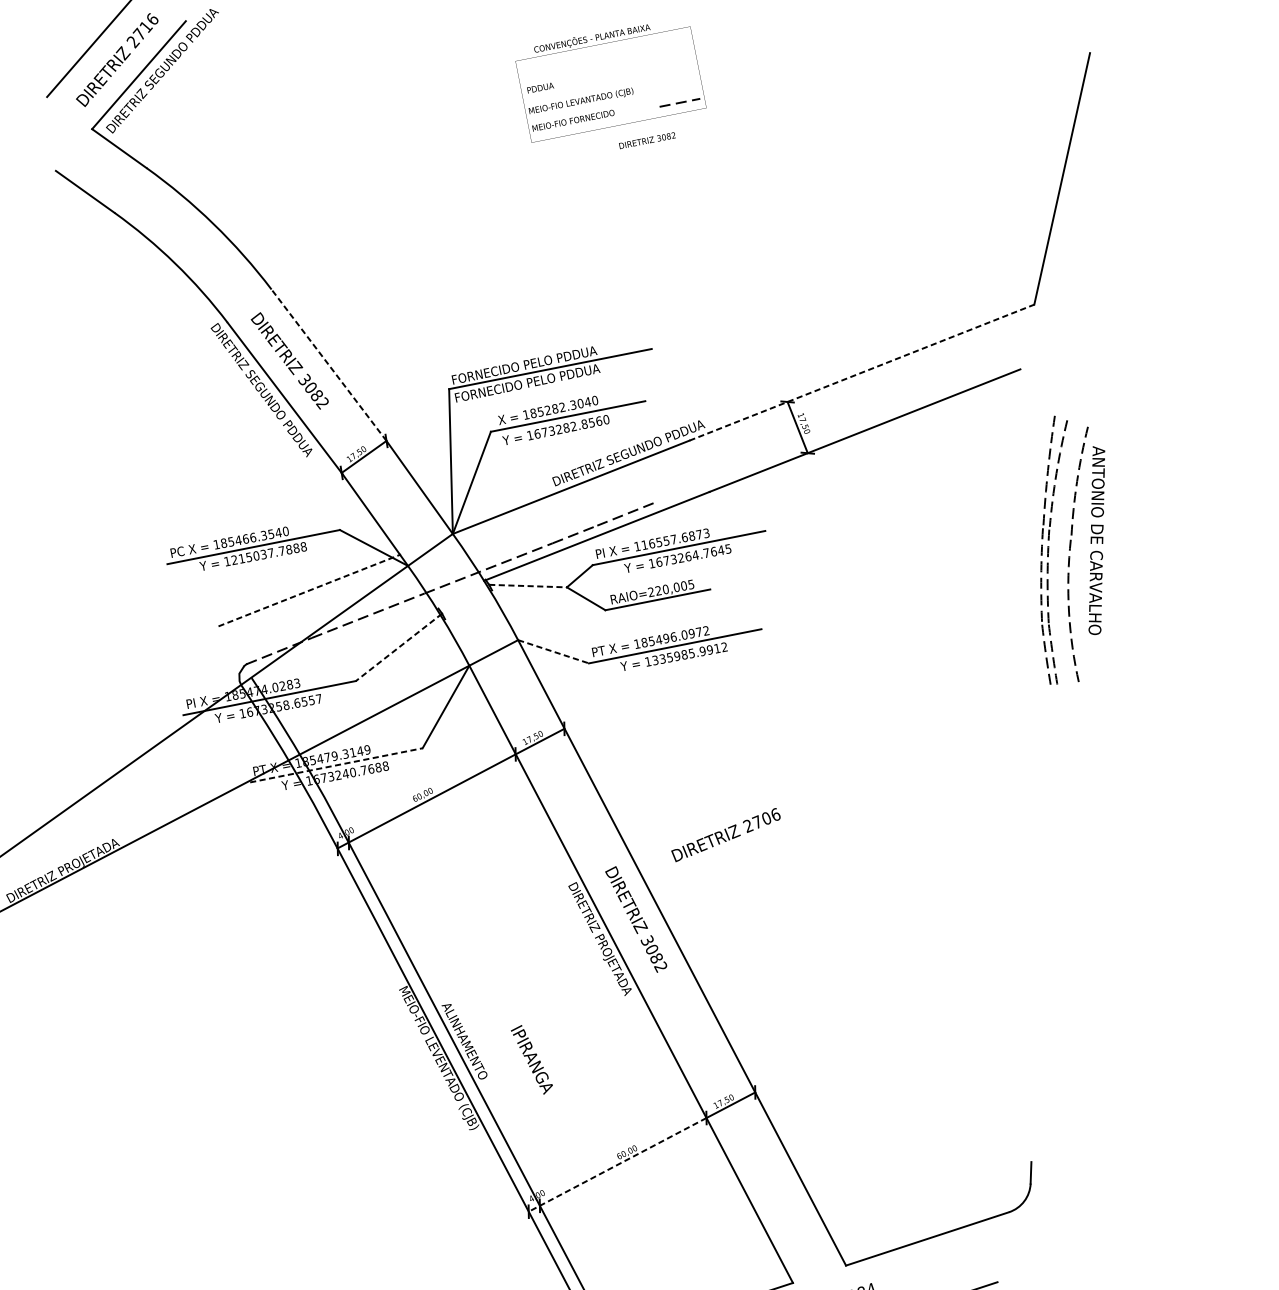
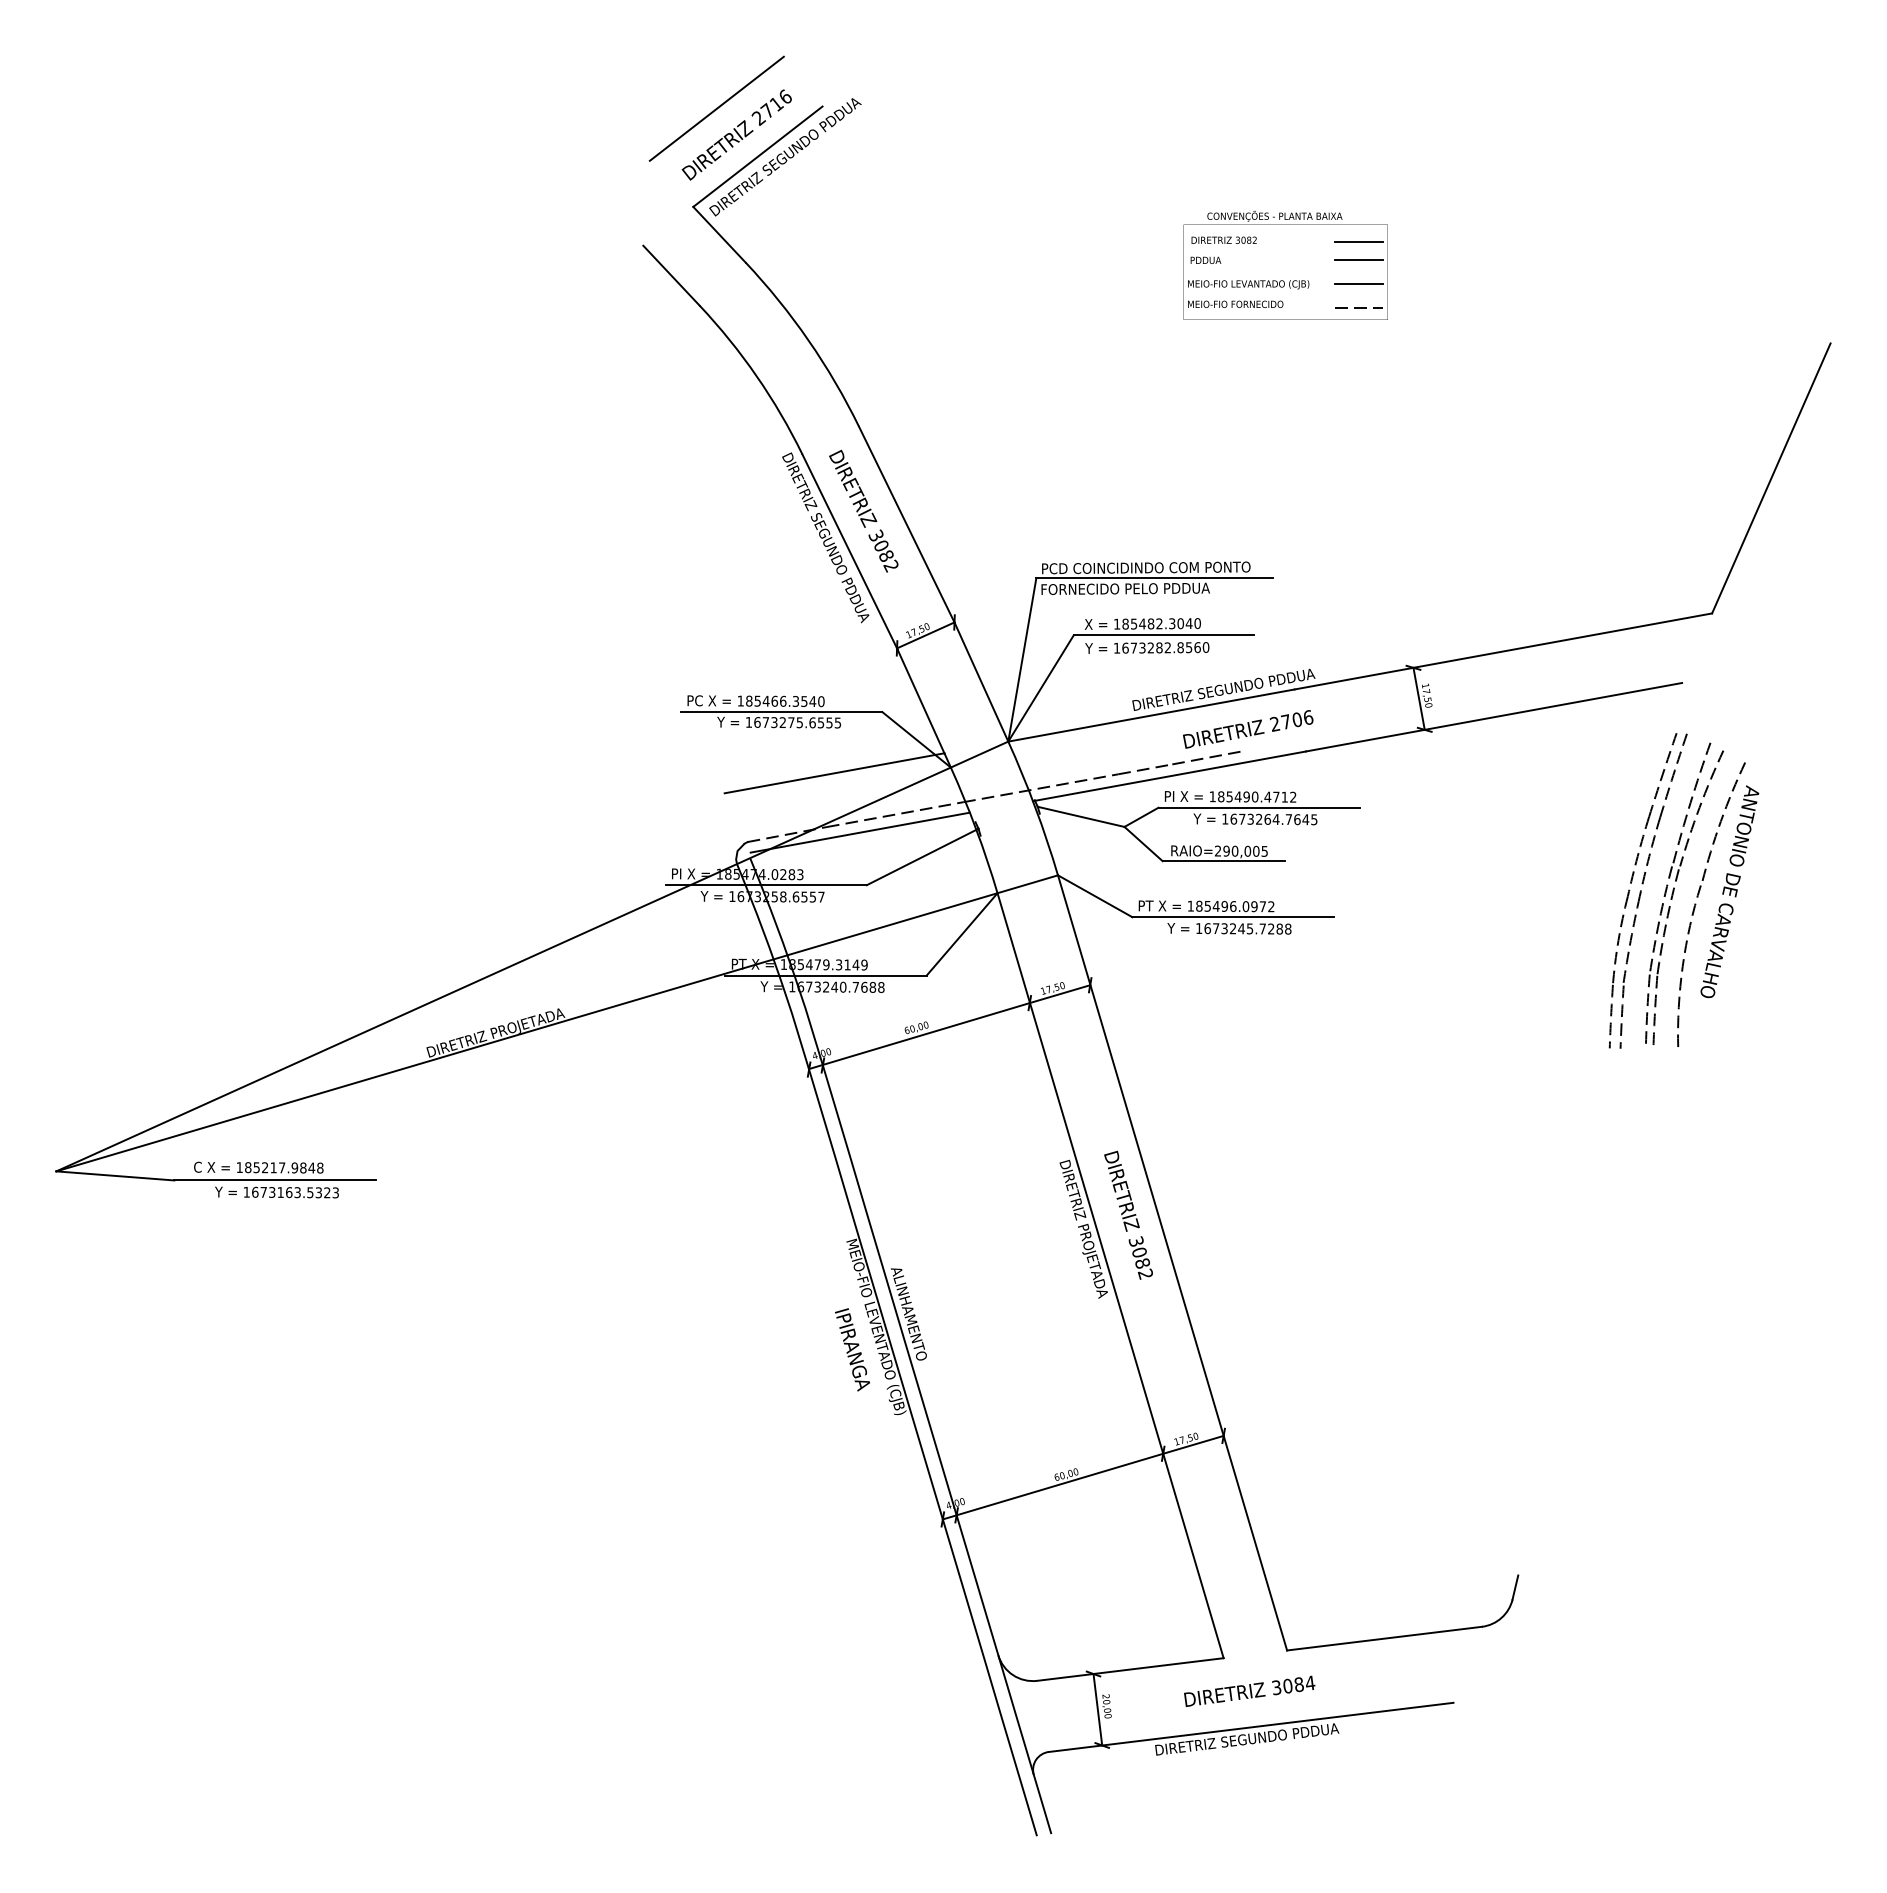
line: (668, 45) -> (1358, 241), added
line: (671, 61) -> (1358, 259), added
line: (675, 81) -> (1358, 283), added
text: (646, 140) -> (1223, 239), moved
text: (541, 361) -> (1146, 567), FORNECIDO PELO PDDUA -> PCD COINCIDINDO COM PONTO
line: (328, 365) -> (906, 524), dashed -> solid
line: (861, 372) -> (1503, 651), dashed -> solid
text: (547, 409) -> (1142, 623), 185282.3040 -> 185482.3040
text: (675, 538) -> (1257, 796), 116557.6873 -> 185490.4712
text: (268, 553) -> (797, 722), 1215037.7888 -> 1673275.6555
part: (1025, 553) -> (1647, 890), added
line: (528, 585) -> (1081, 816), dashed -> solid
line: (309, 590) -> (834, 773), dashed -> solid
text: (658, 590) -> (1226, 850), RAIO=220,005 -> RAIO=290,005
line: (340, 637) -> (859, 832), added
line: (398, 647) -> (922, 857), dashed -> solid
line: (553, 651) -> (1095, 896), dashed -> solid
text: (689, 653) -> (1247, 928), 1335985.9912 -> 1673245.7288
line: (336, 765) -> (826, 975), dashed -> solid
text: (726, 835) -> (1248, 729), moved
text: (532, 1059) -> (852, 1349), moved
line: (618, 1164) -> (1053, 1486), dashed -> solid

